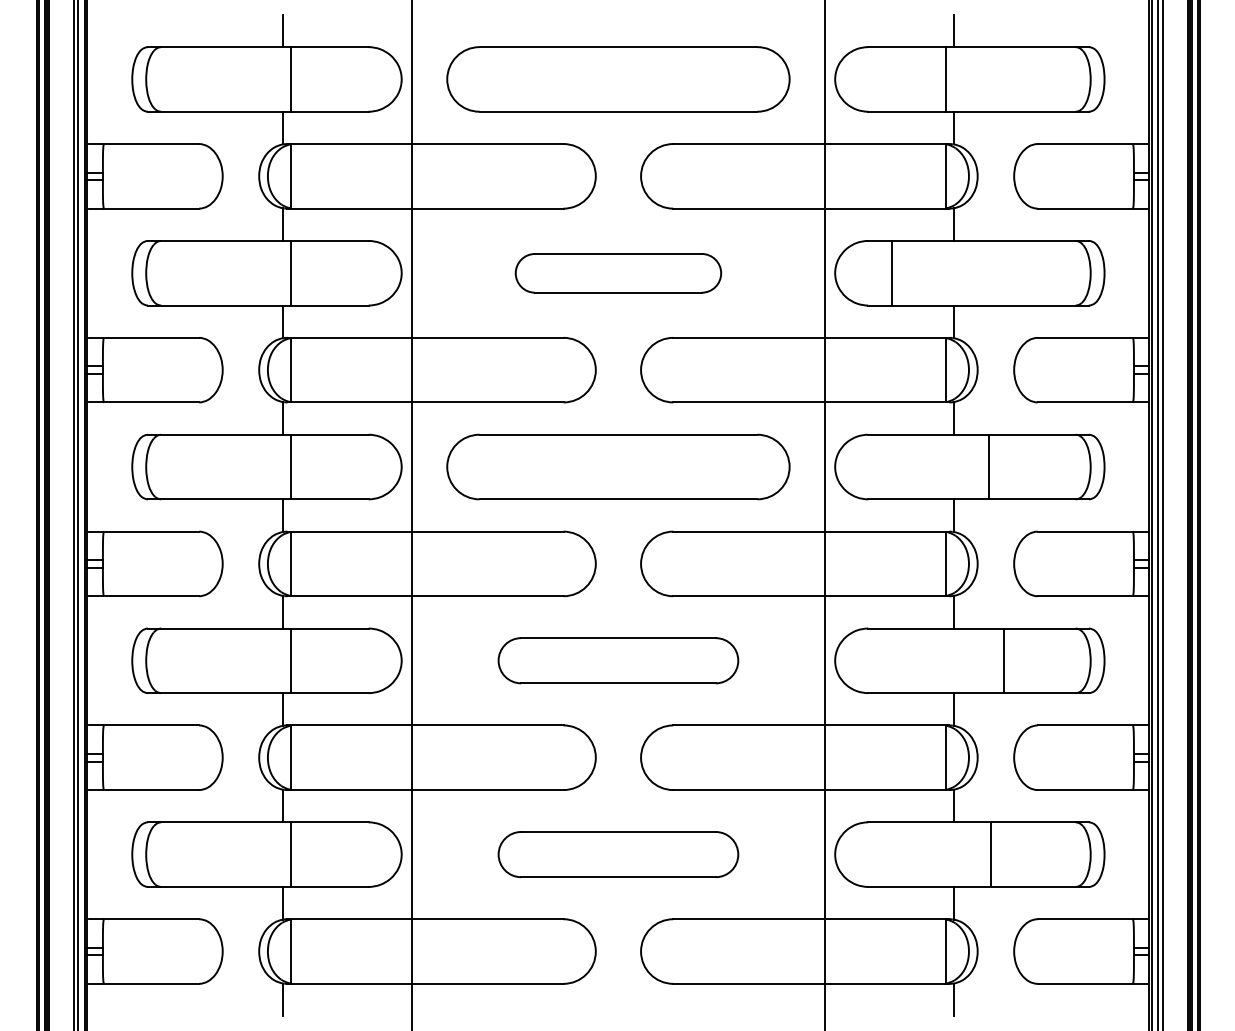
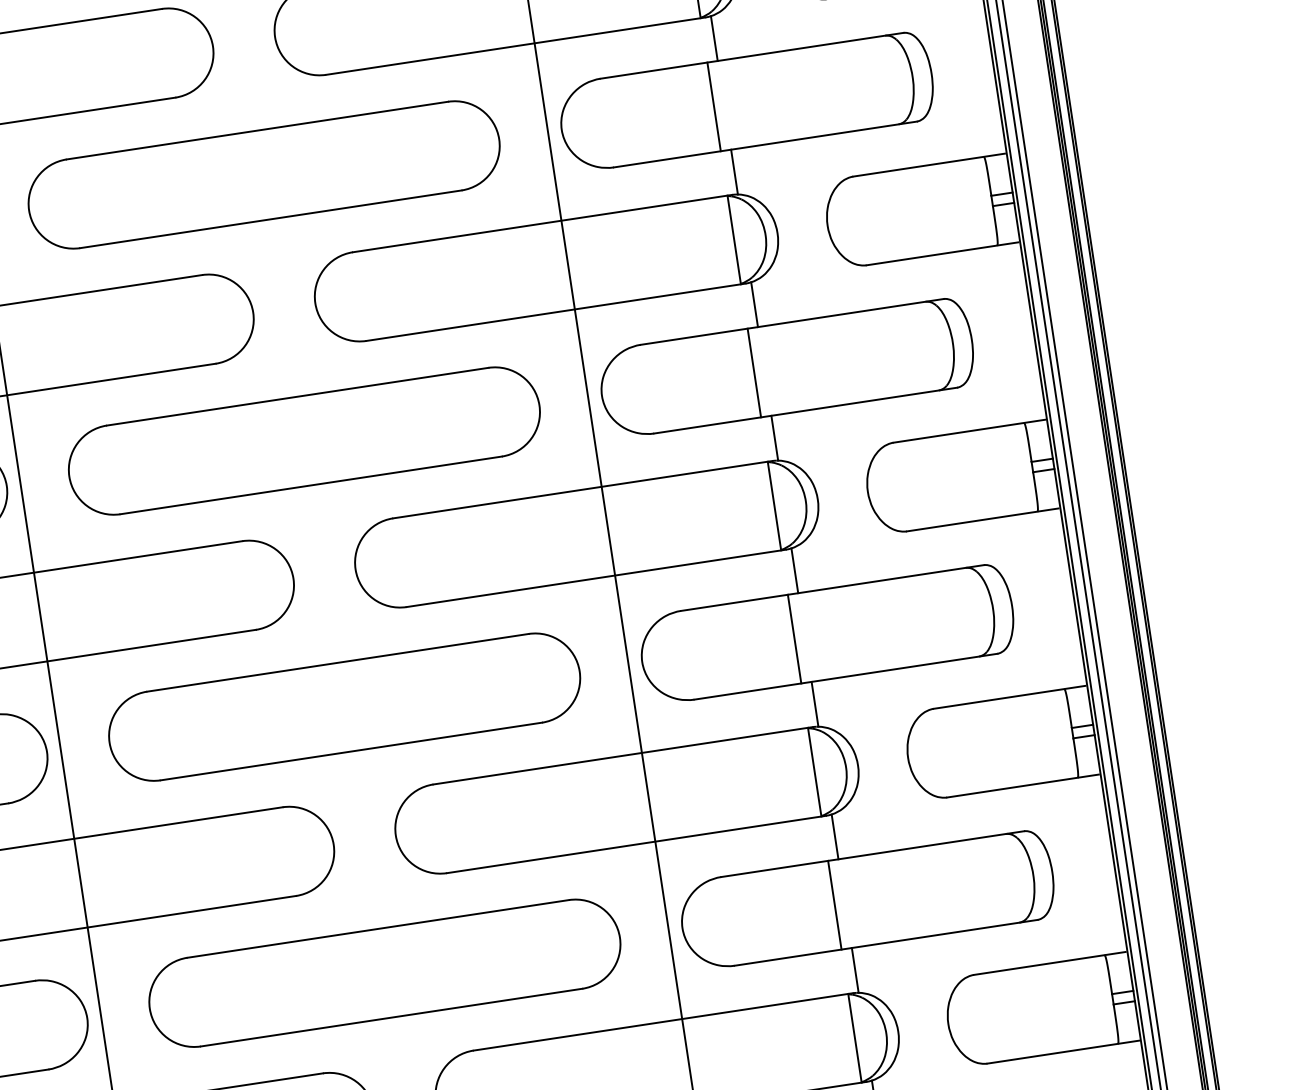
line: (892, 272) -> (714, 105), moved
part: (618, 273) -> (264, 175), size x1.67
line: (989, 466) -> (754, 372), moved
part: (618, 660) -> (344, 706), size x1.43
line: (1004, 660) -> (795, 638), moved
part: (618, 854) -> (384, 973), size x1.43
line: (991, 854) -> (835, 904), moved

